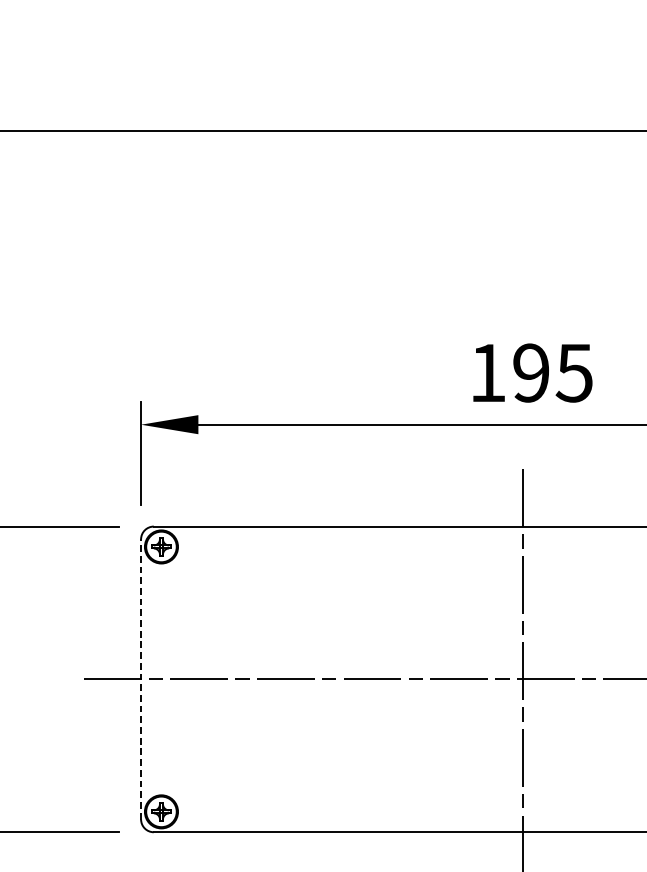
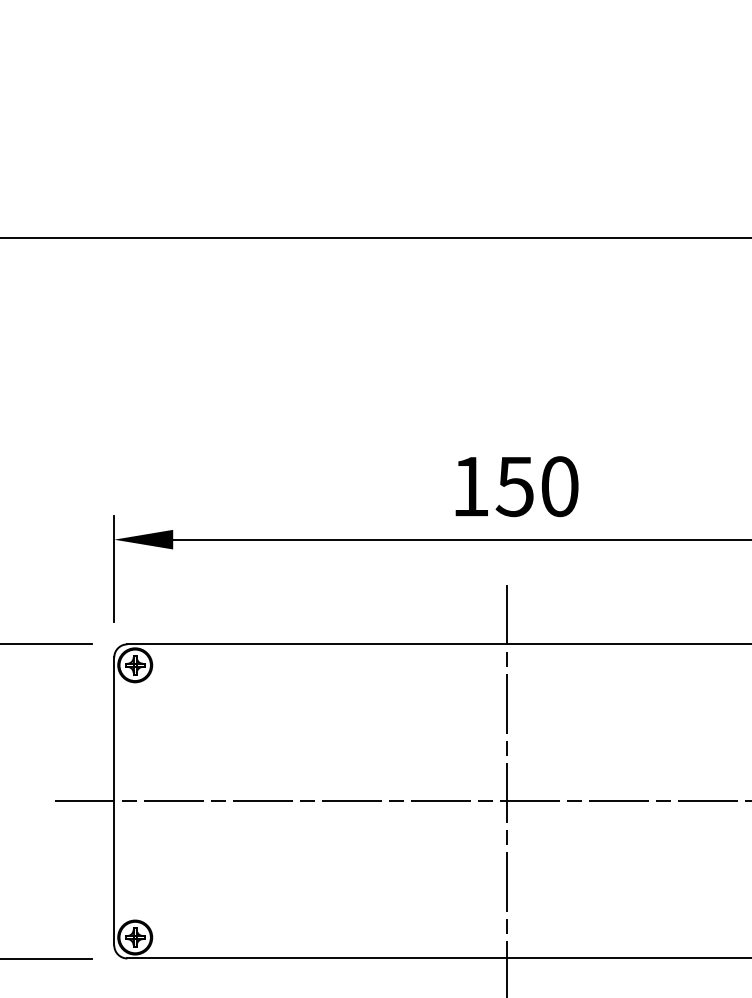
text: (551, 372) -> (536, 486), 195 -> 150
line: (141, 679) -> (114, 801), dashed -> solid

